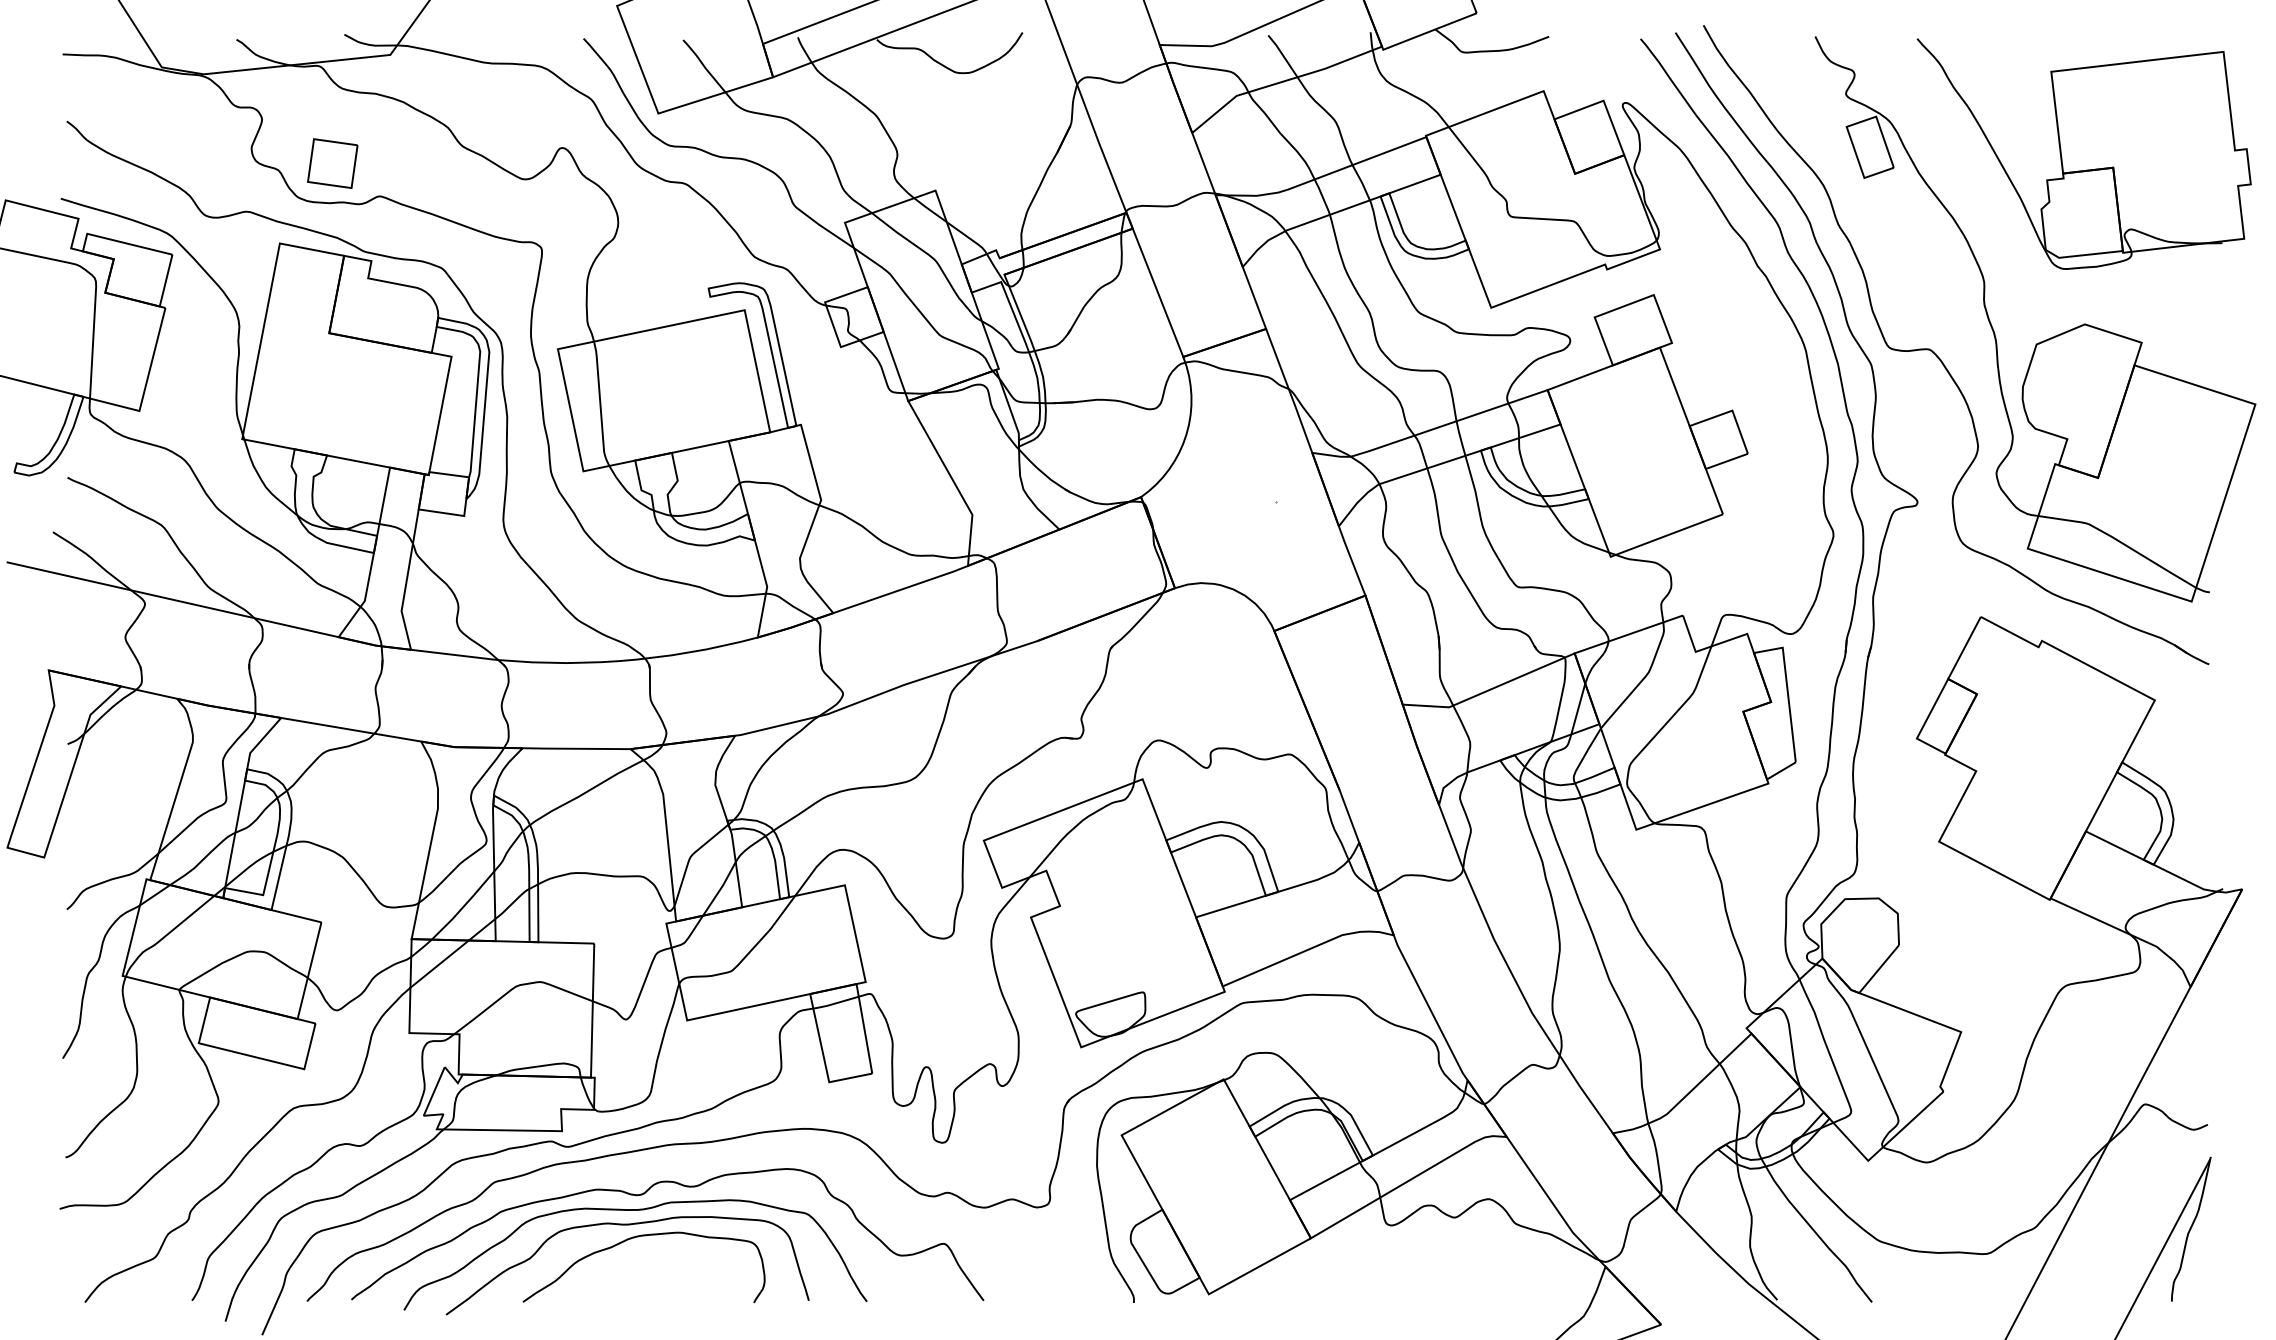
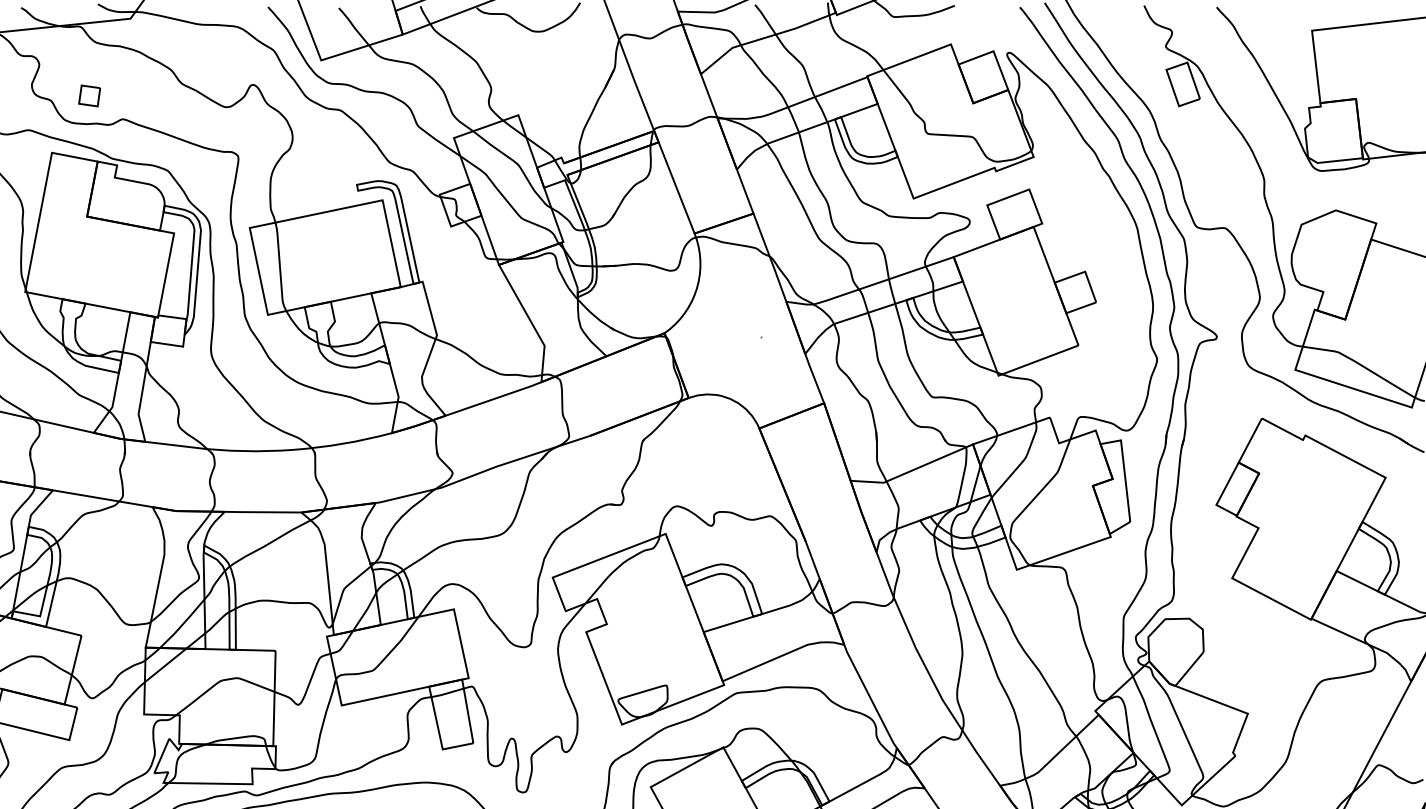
part: (332, 163) -> (89, 95), size x0.6

